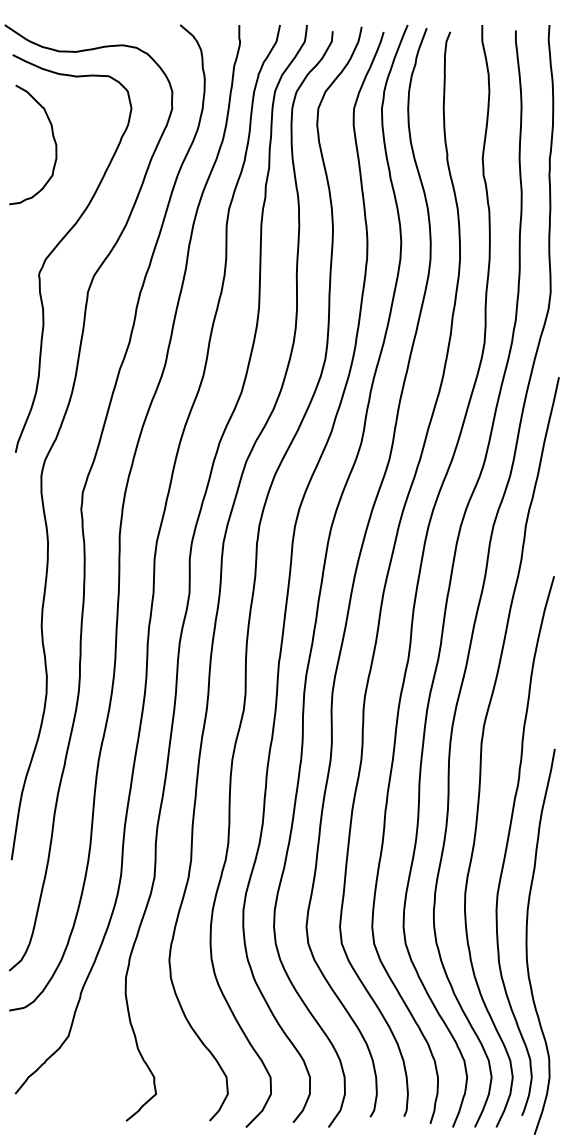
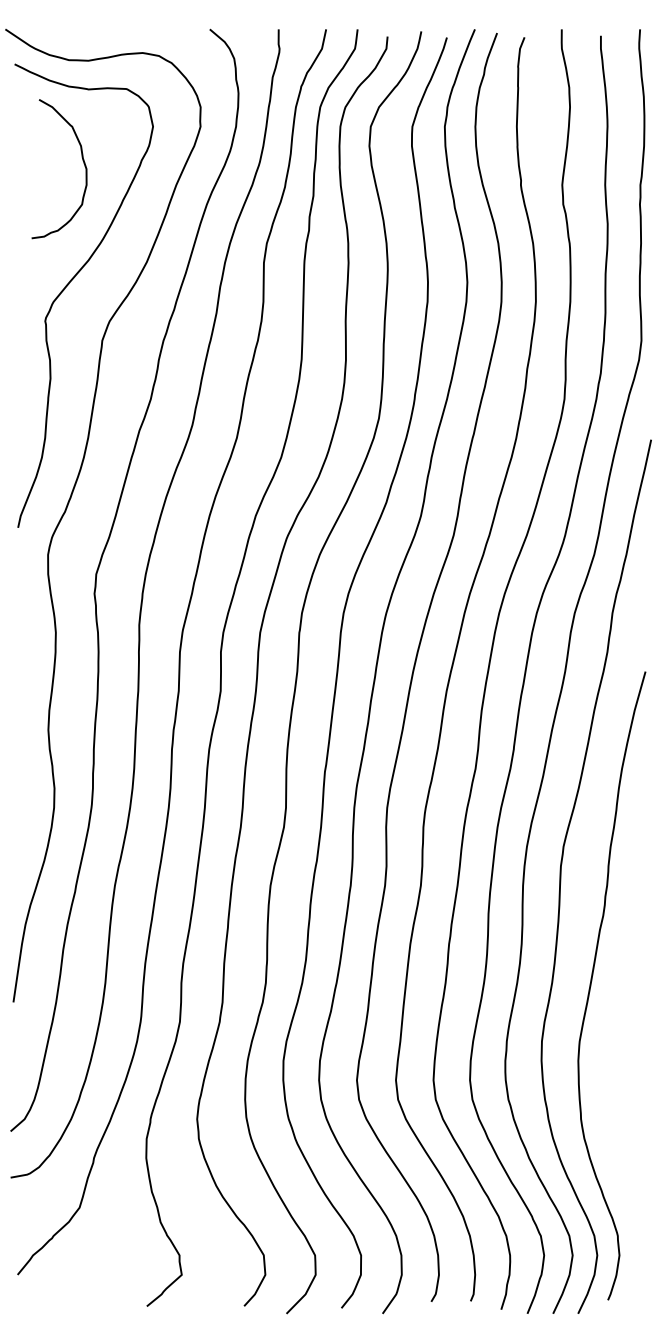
curve: (52, 137) -> (82, 160), moved
curve: (527, 941) -> (614, 1097), removed

